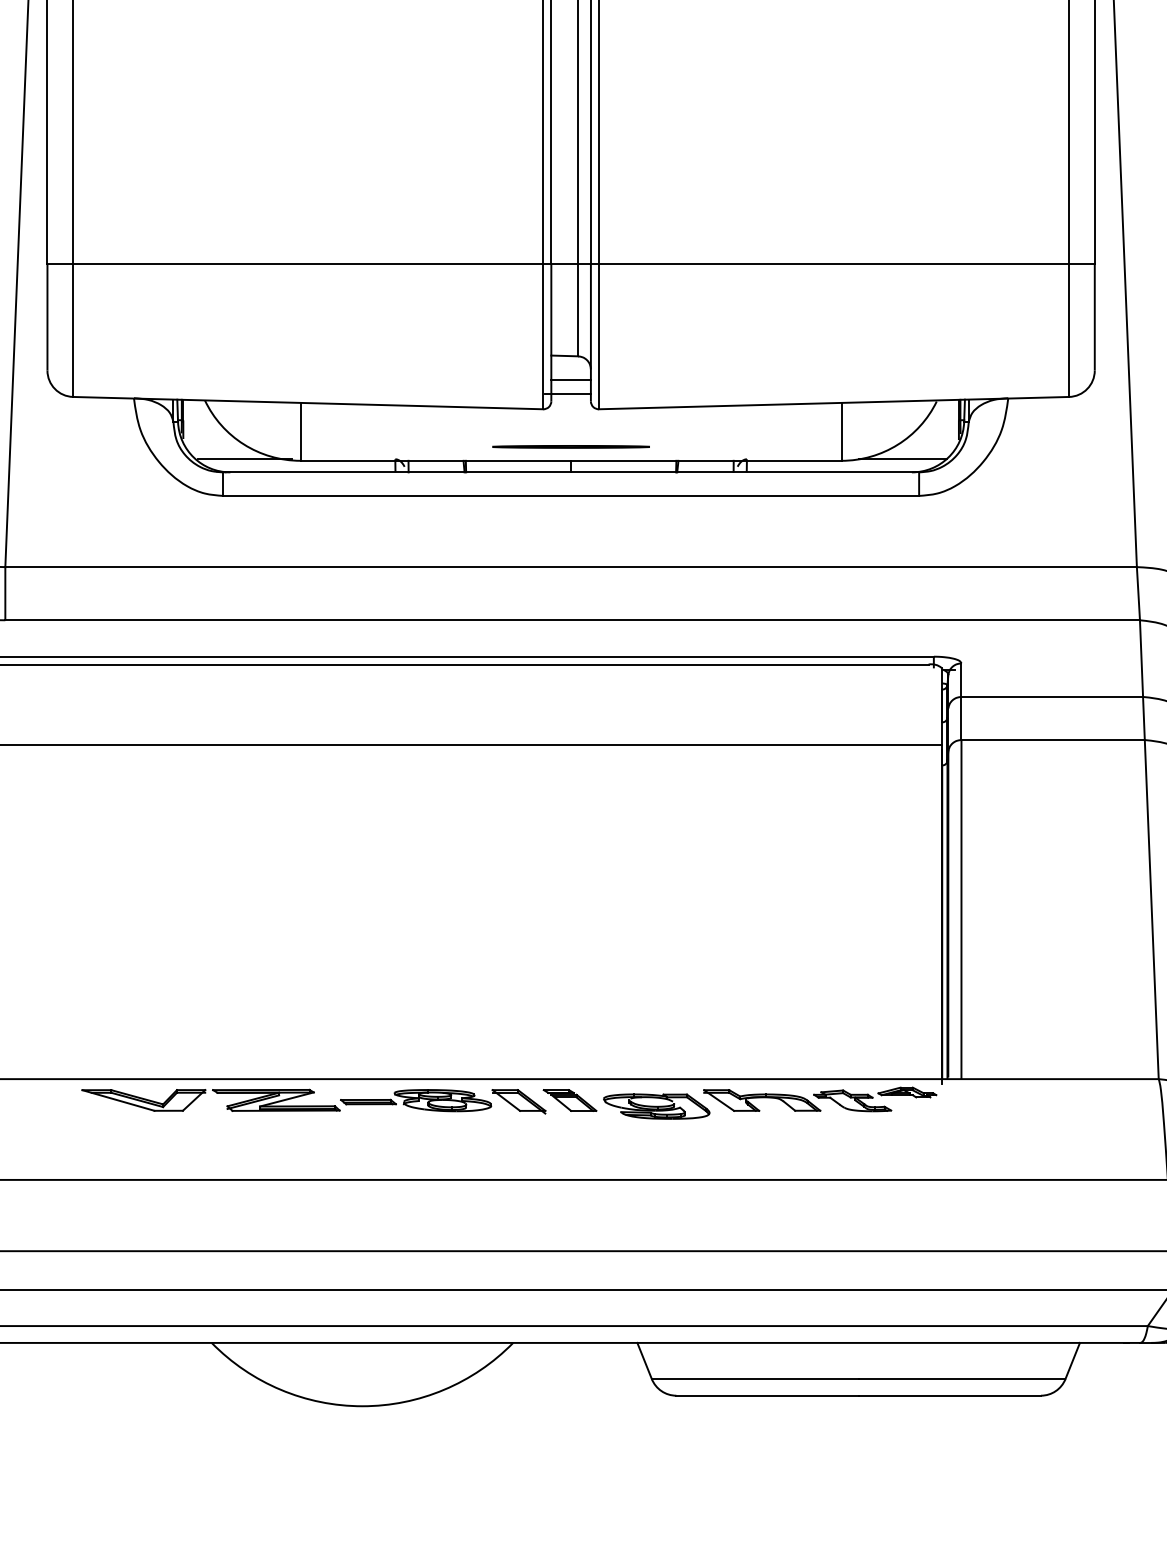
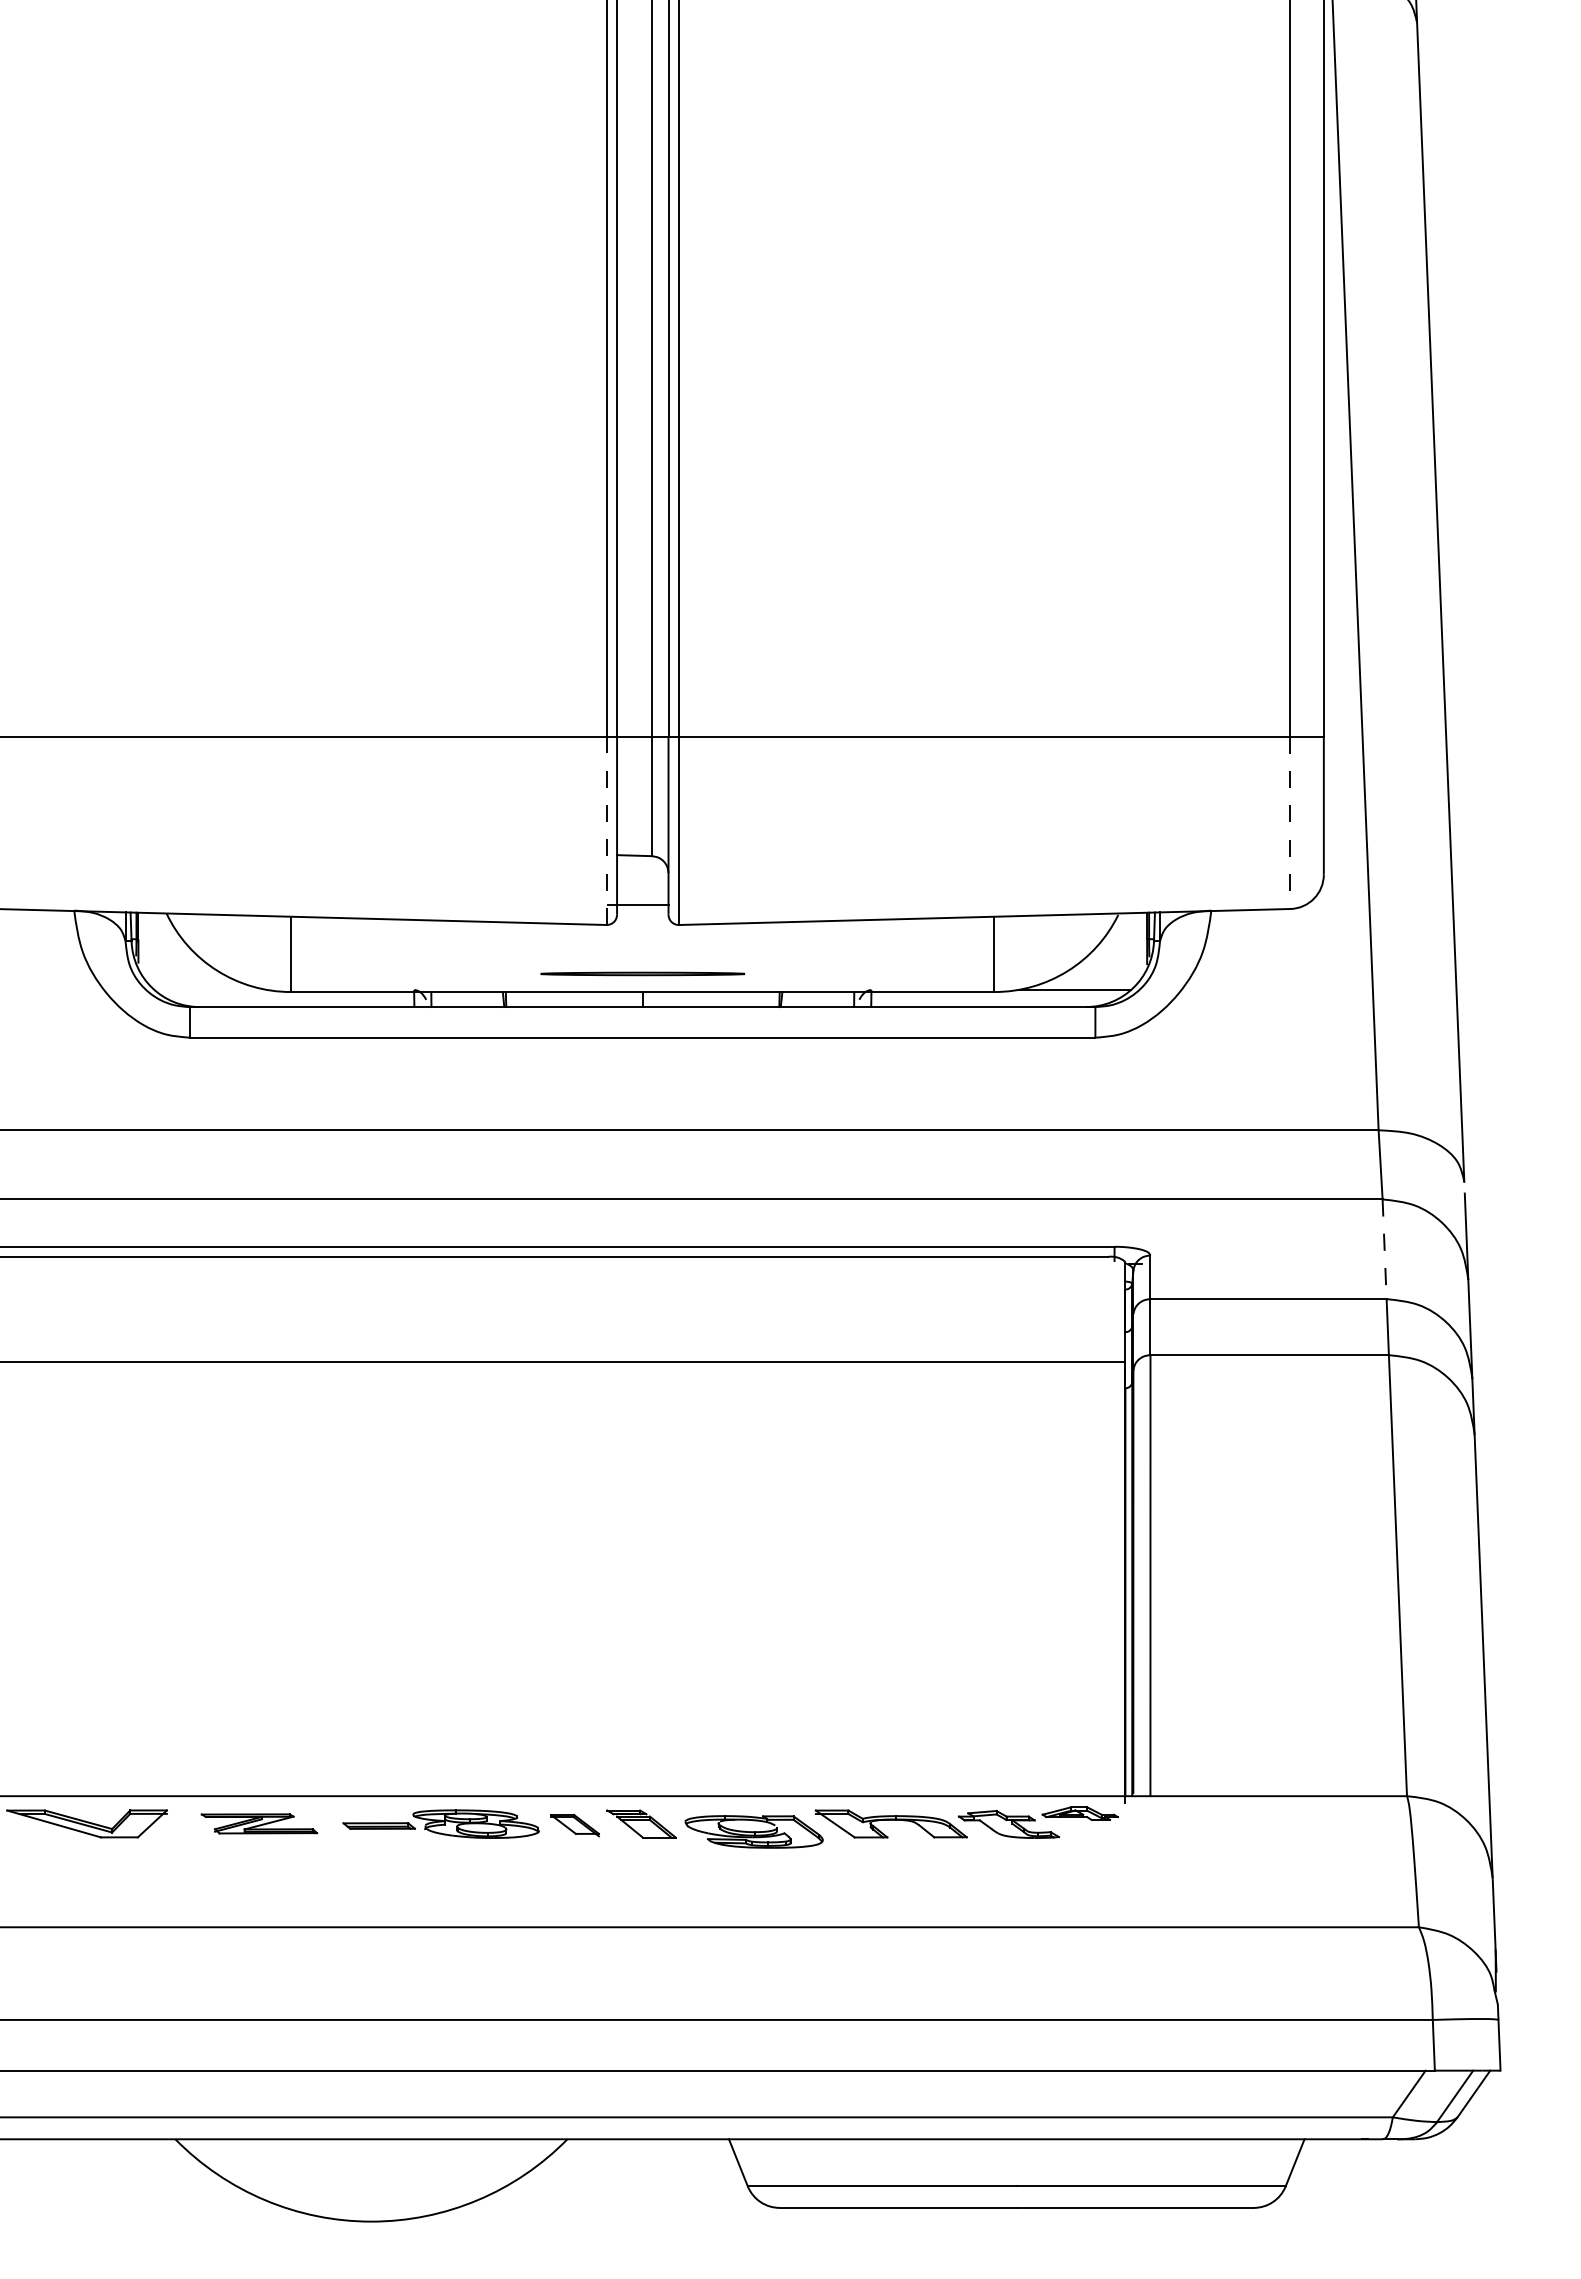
line: (1069, 331) -> (1290, 823), solid -> dashed
line: (543, 336) -> (606, 830), solid -> dashed
line: (570, 379) -> (642, 886), removed
line: (244, 459) -> (218, 990), removed
line: (1141, 658) -> (1384, 1249), solid -> dashed
part: (276, 1100) -> (259, 1823), size x0.7
part: (518, 1101) -> (574, 1825), size x0.7

